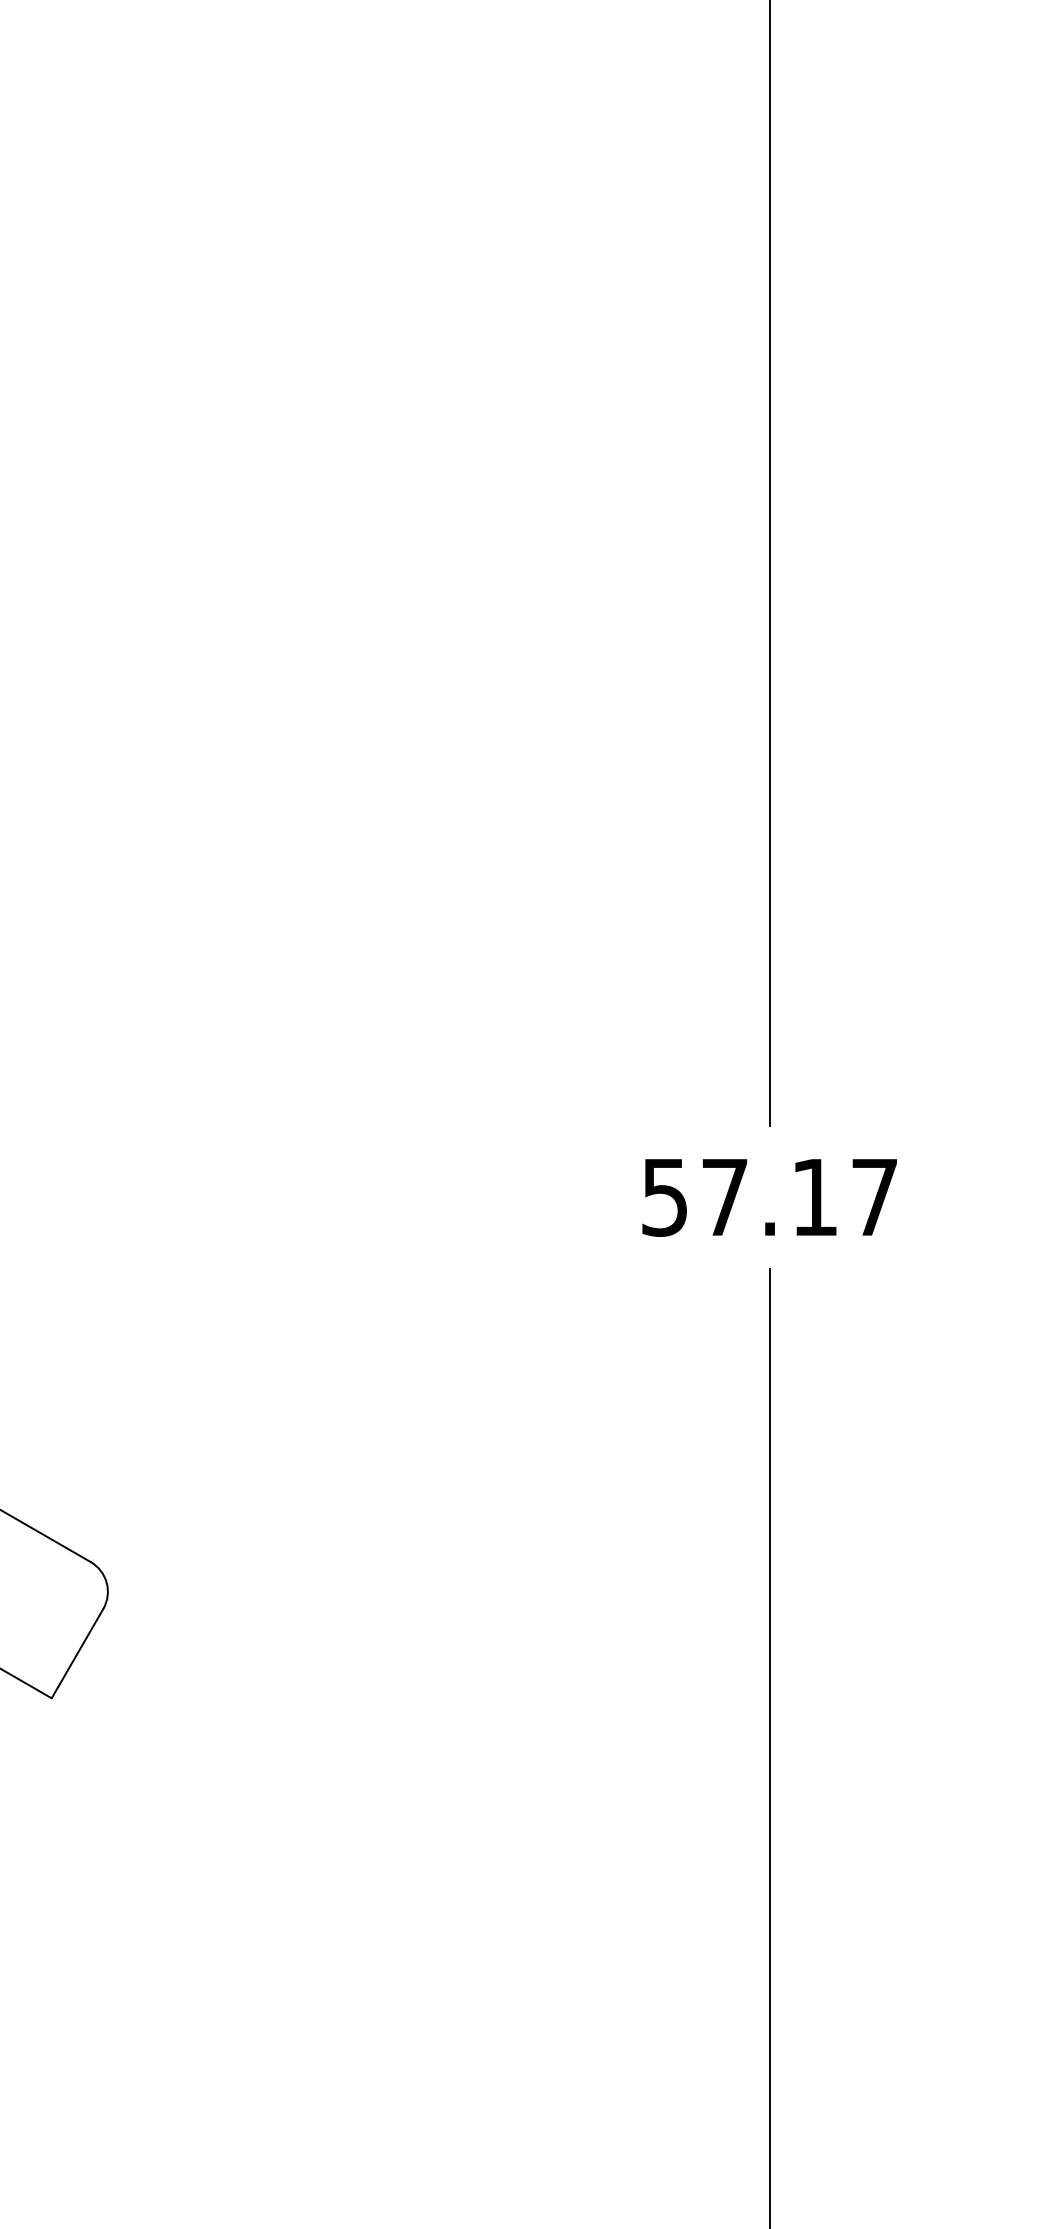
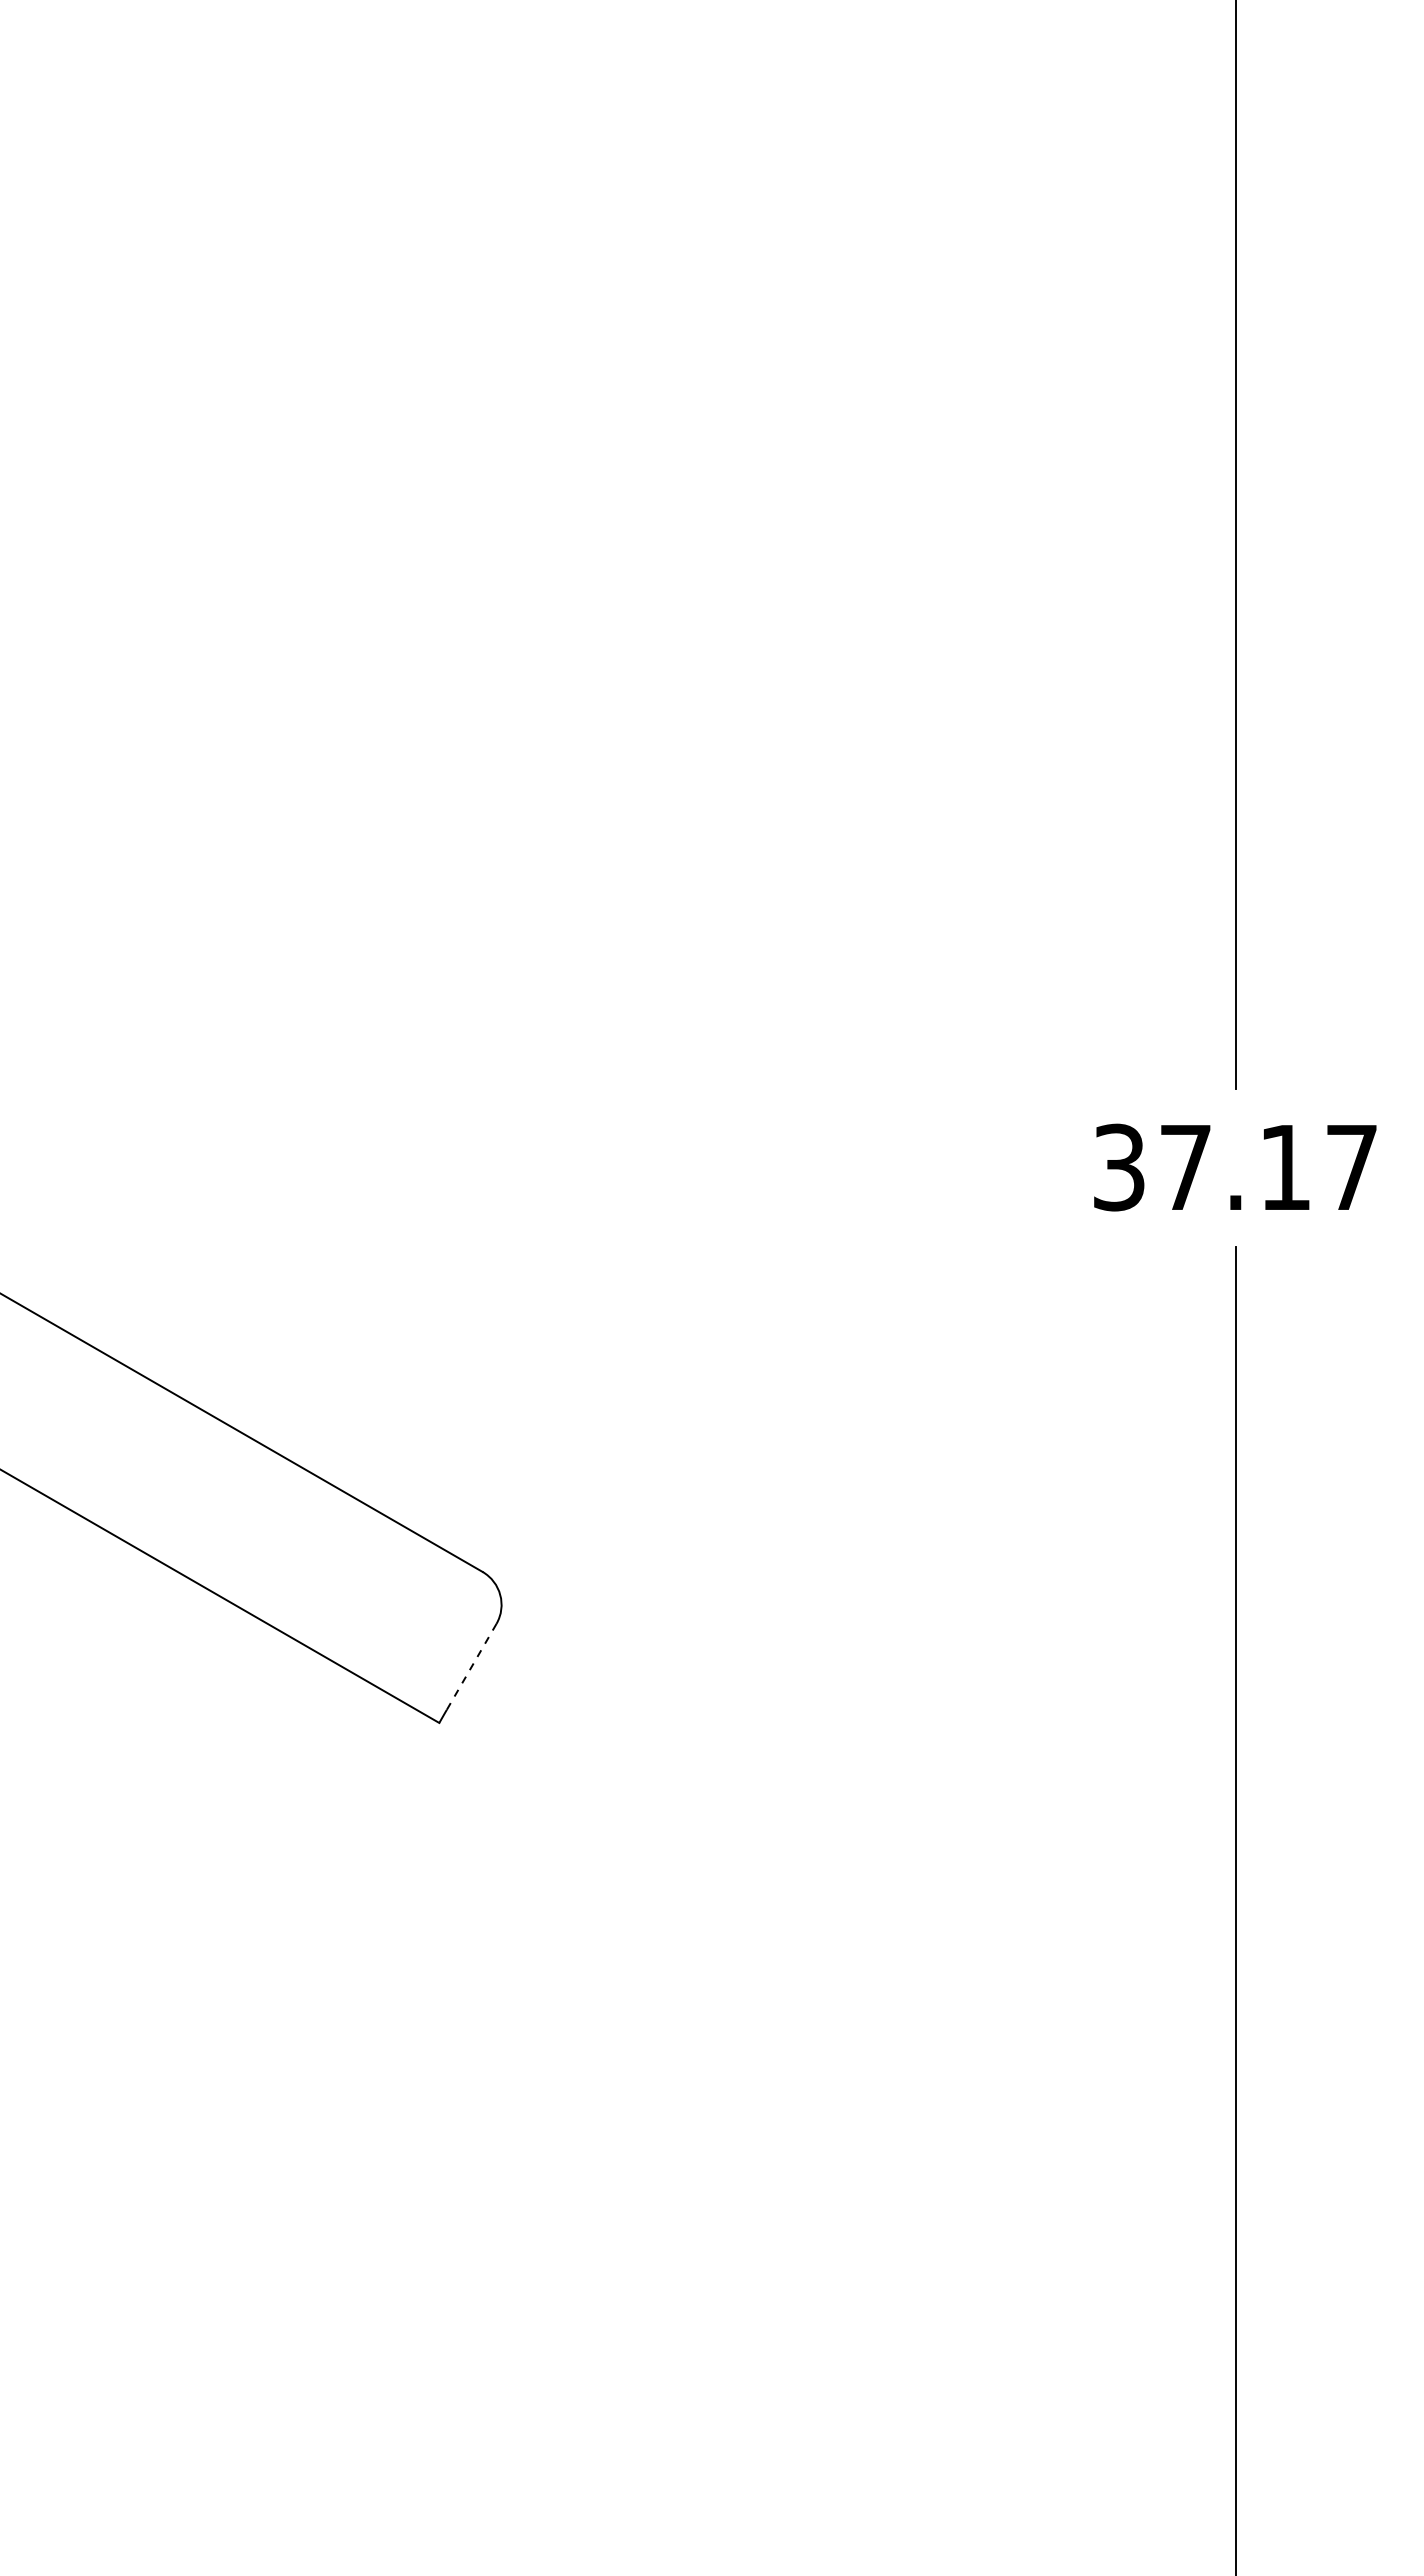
text: (665, 1197) -> (1119, 1167), 57.17 -> 37.17
line: (80, 1647) -> (471, 1666), solid -> dashed

